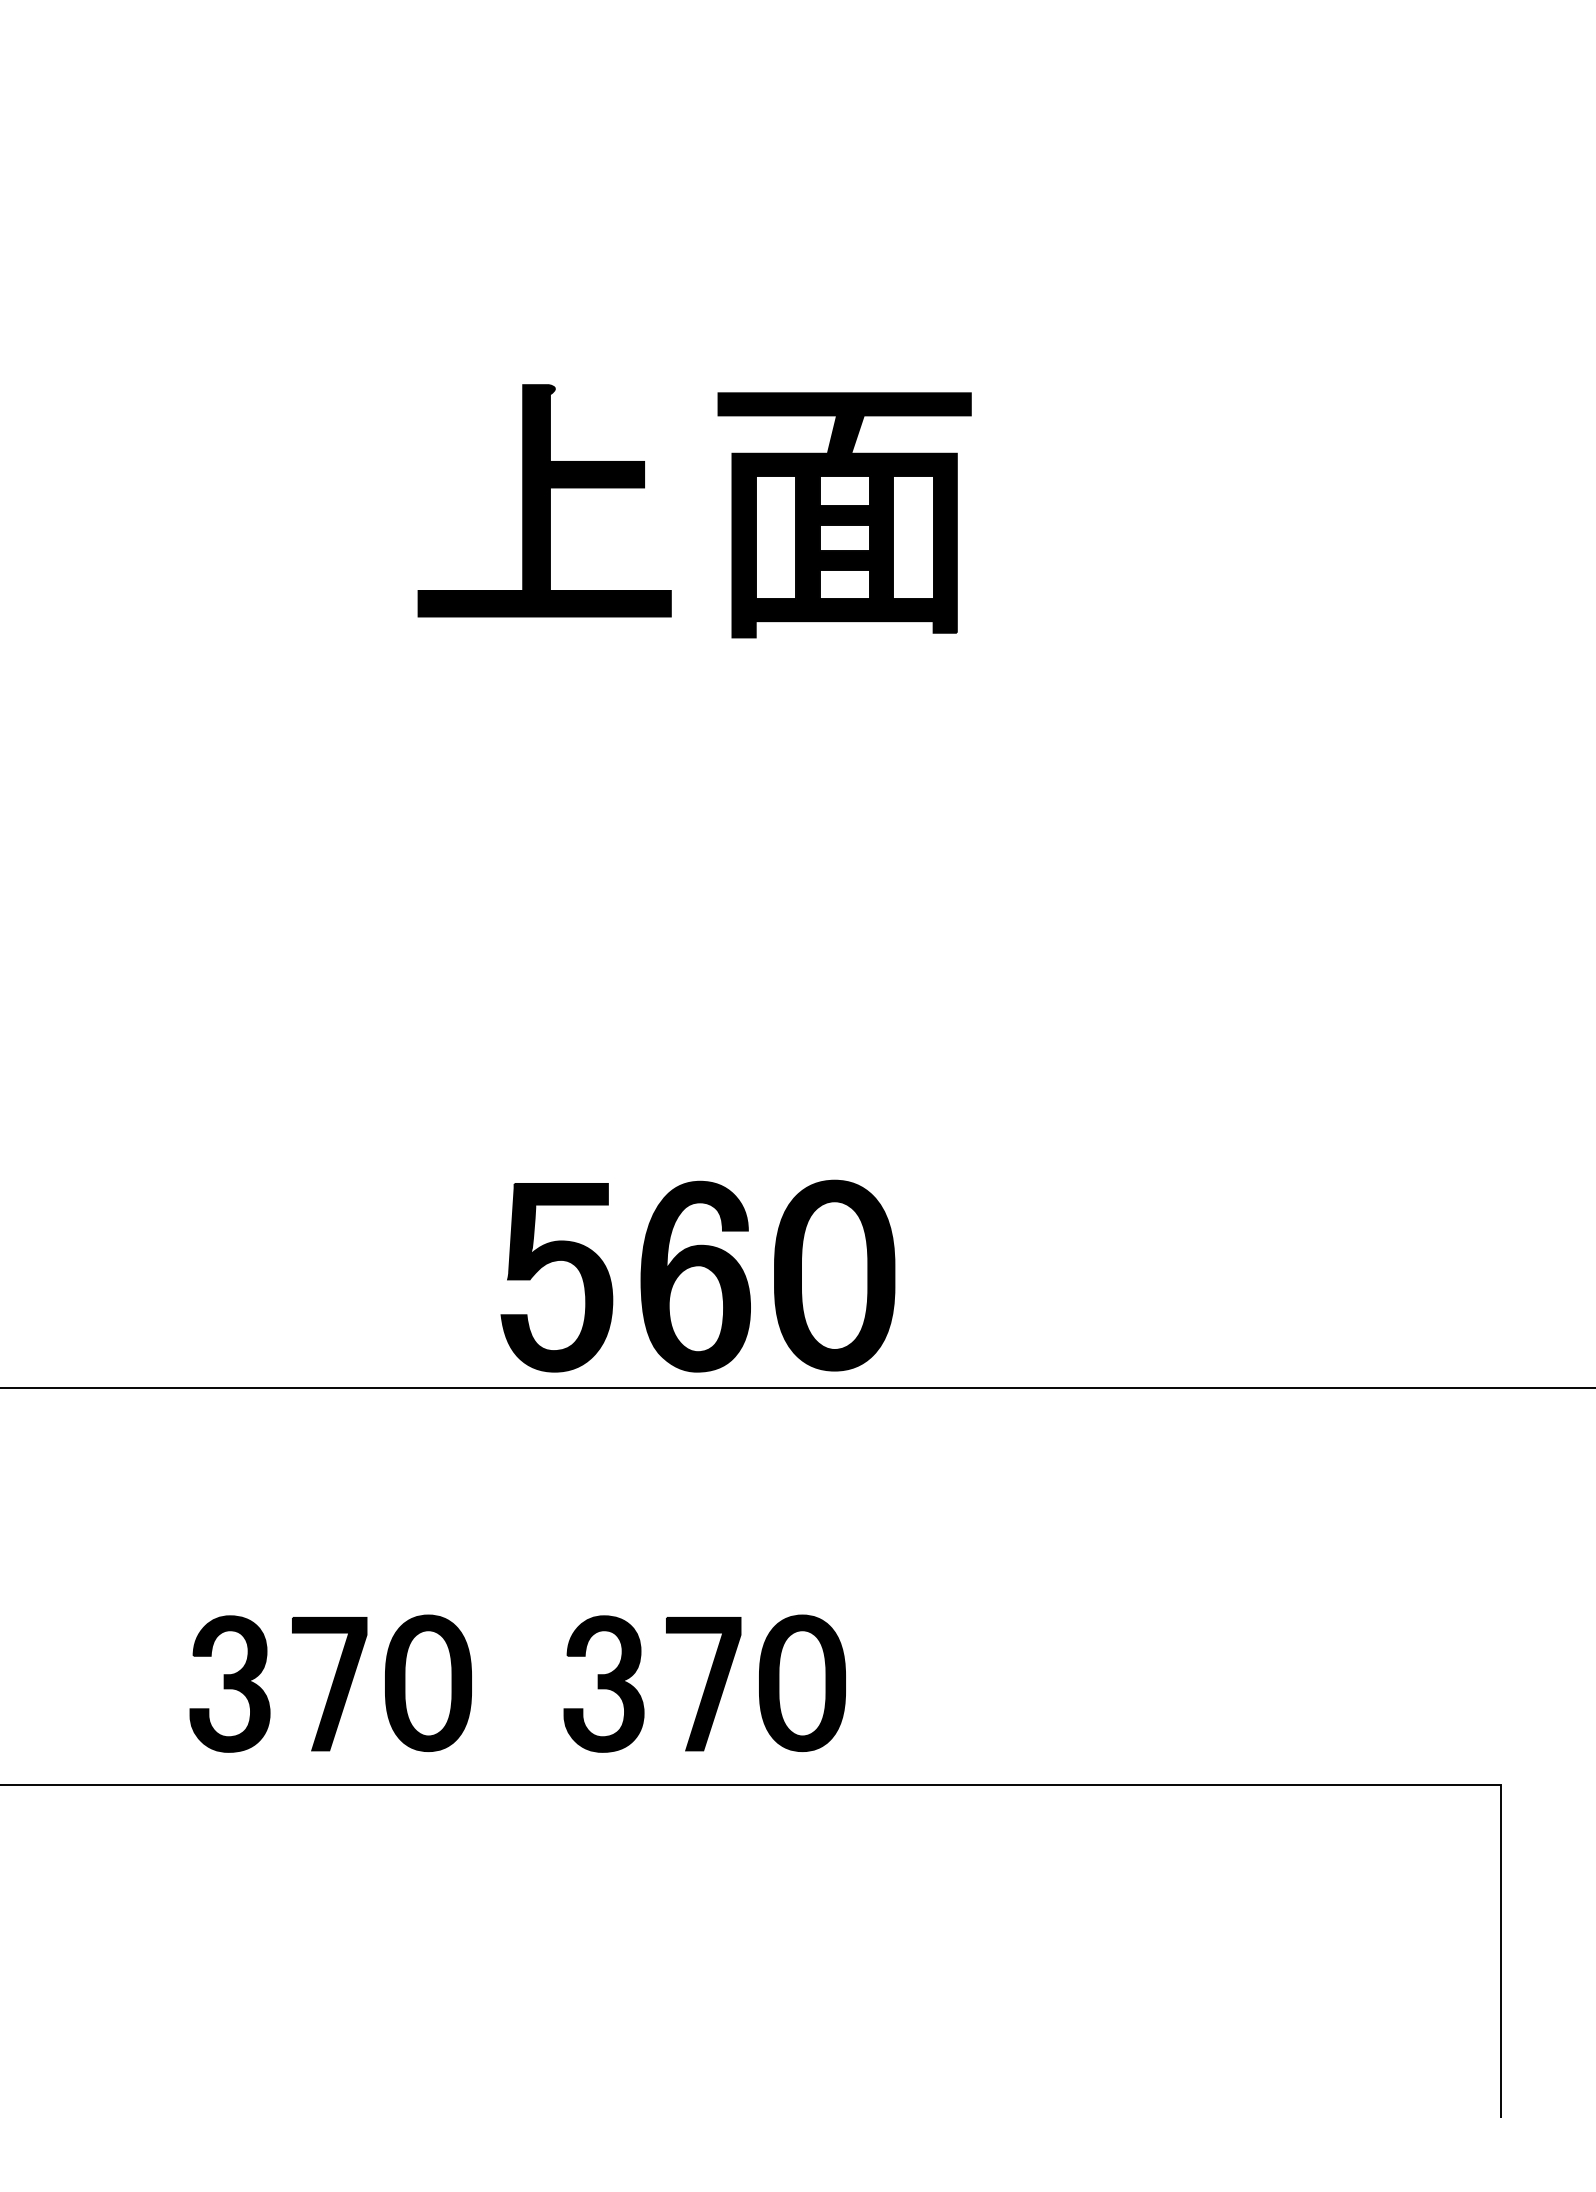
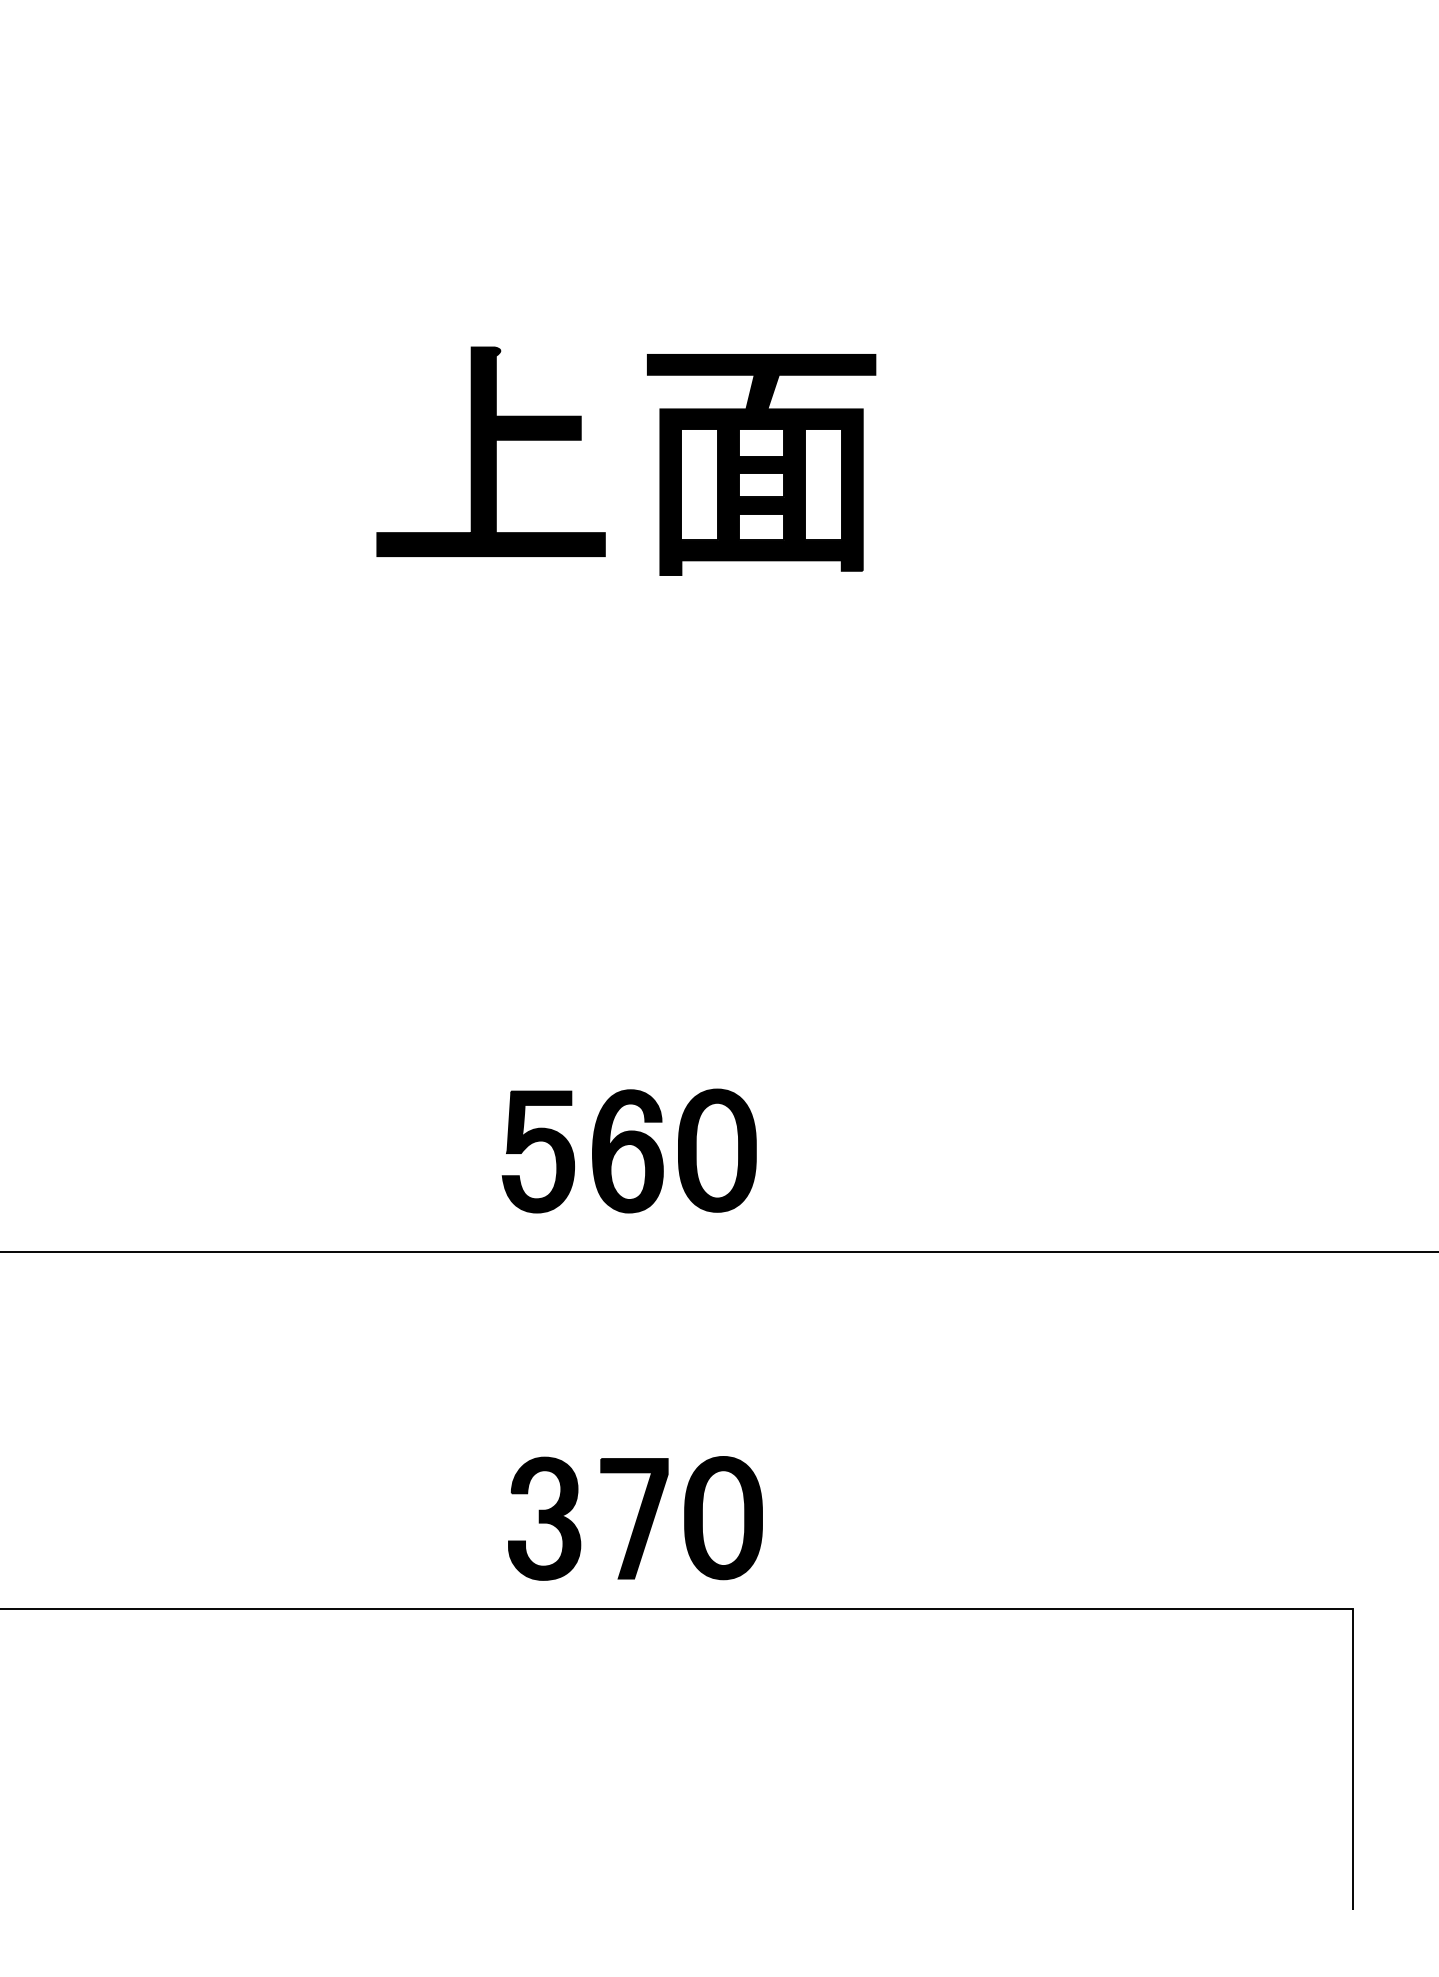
part: (697, 1276) -> (628, 1151), size x0.71
part: (330, 1683) -> (297, 1518), removed

